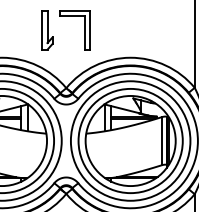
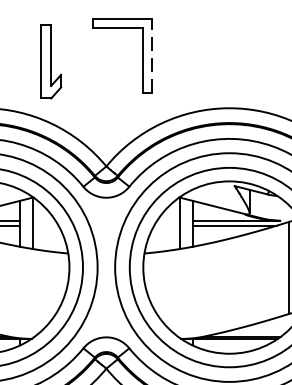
line: (90, 29) -> (152, 54), solid -> dashed
part: (47, 30) -> (51, 61), moved

